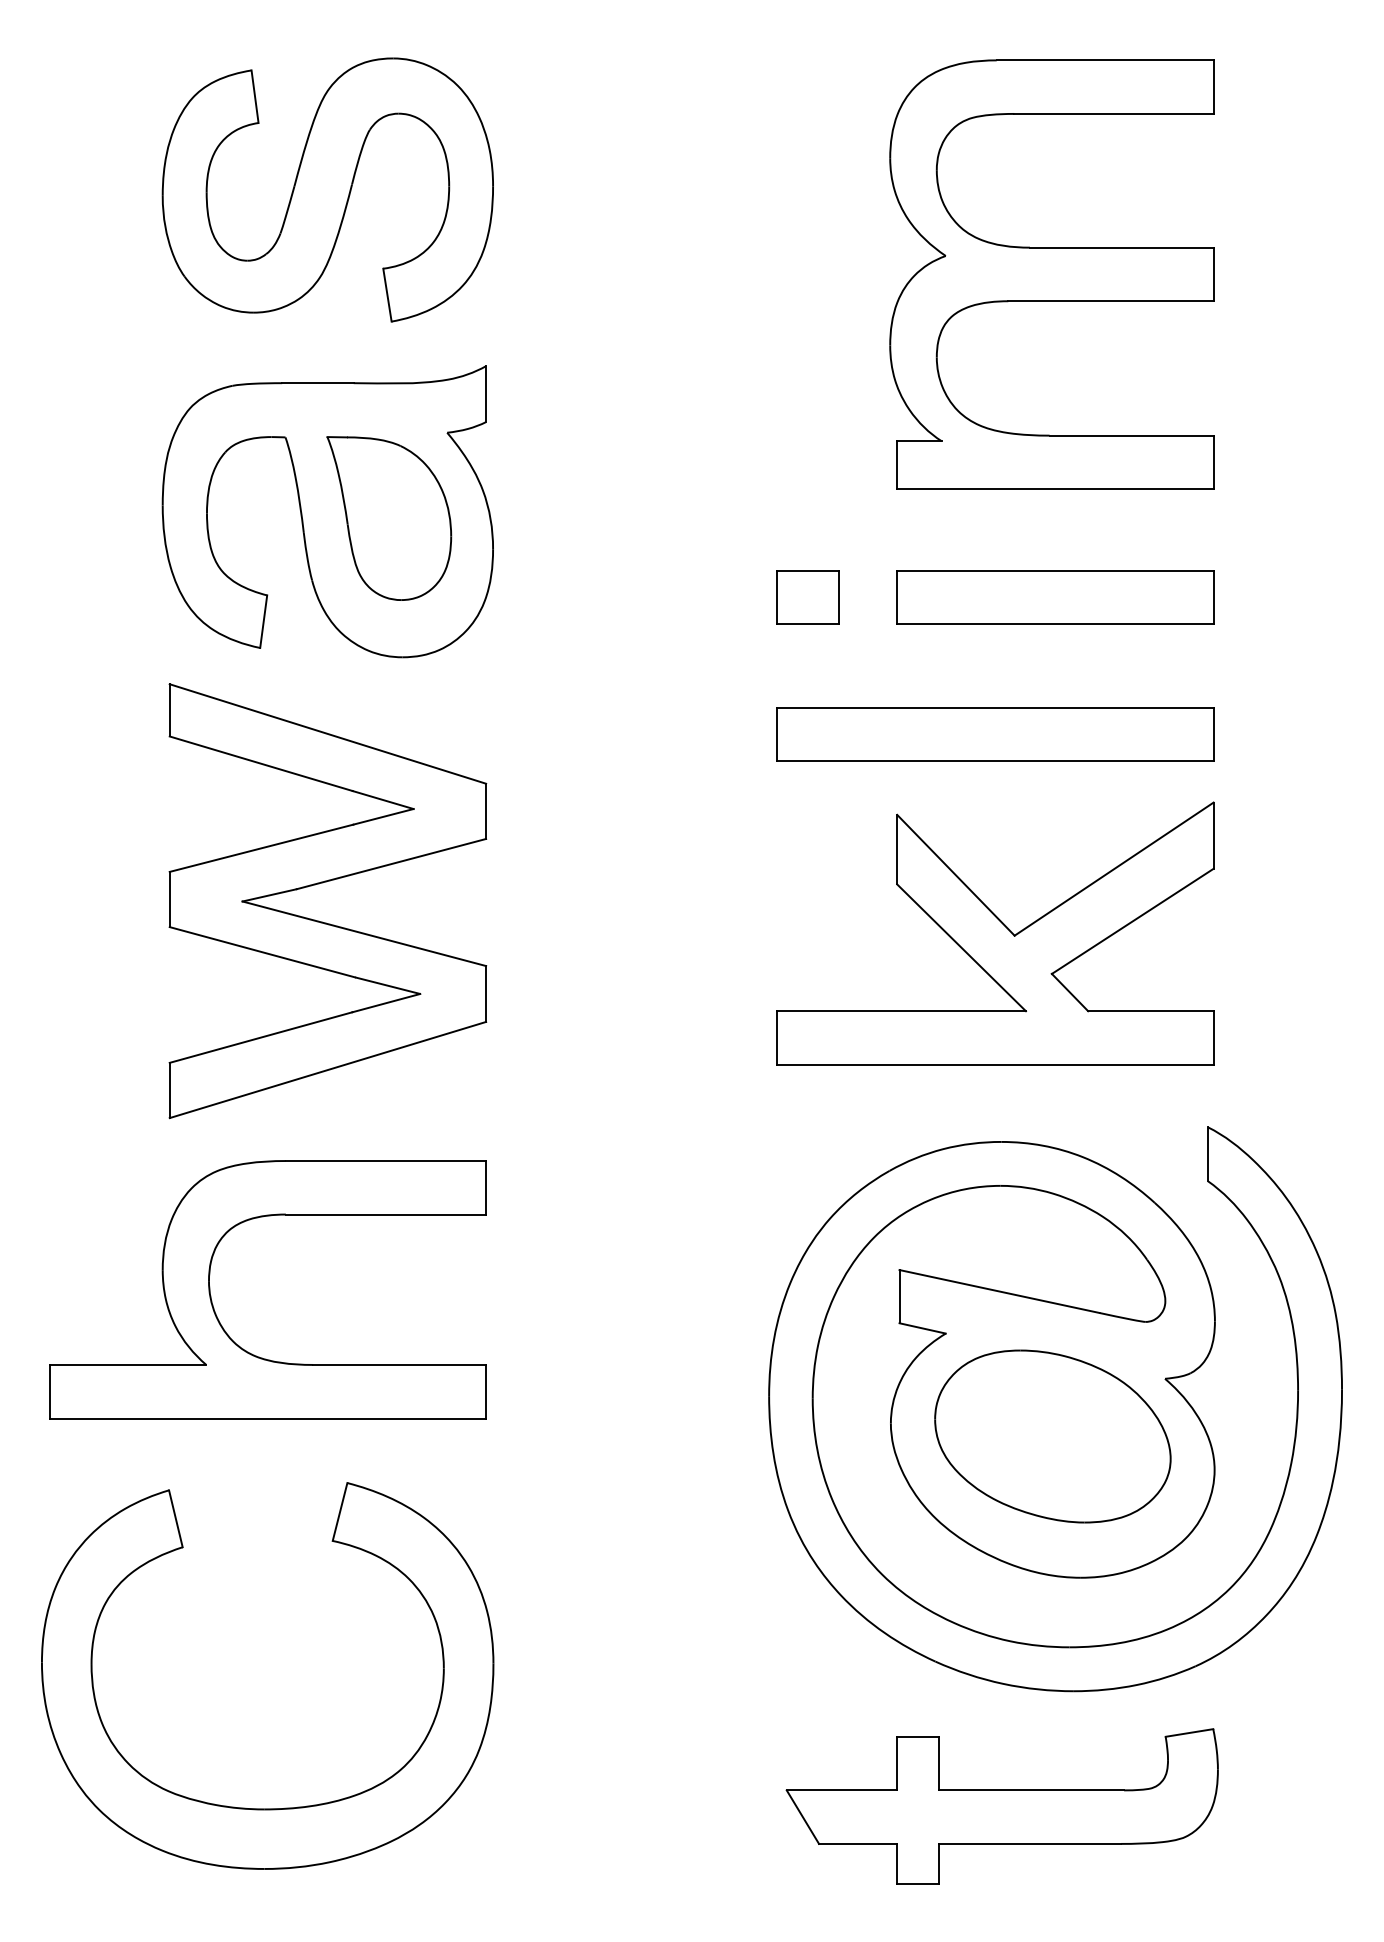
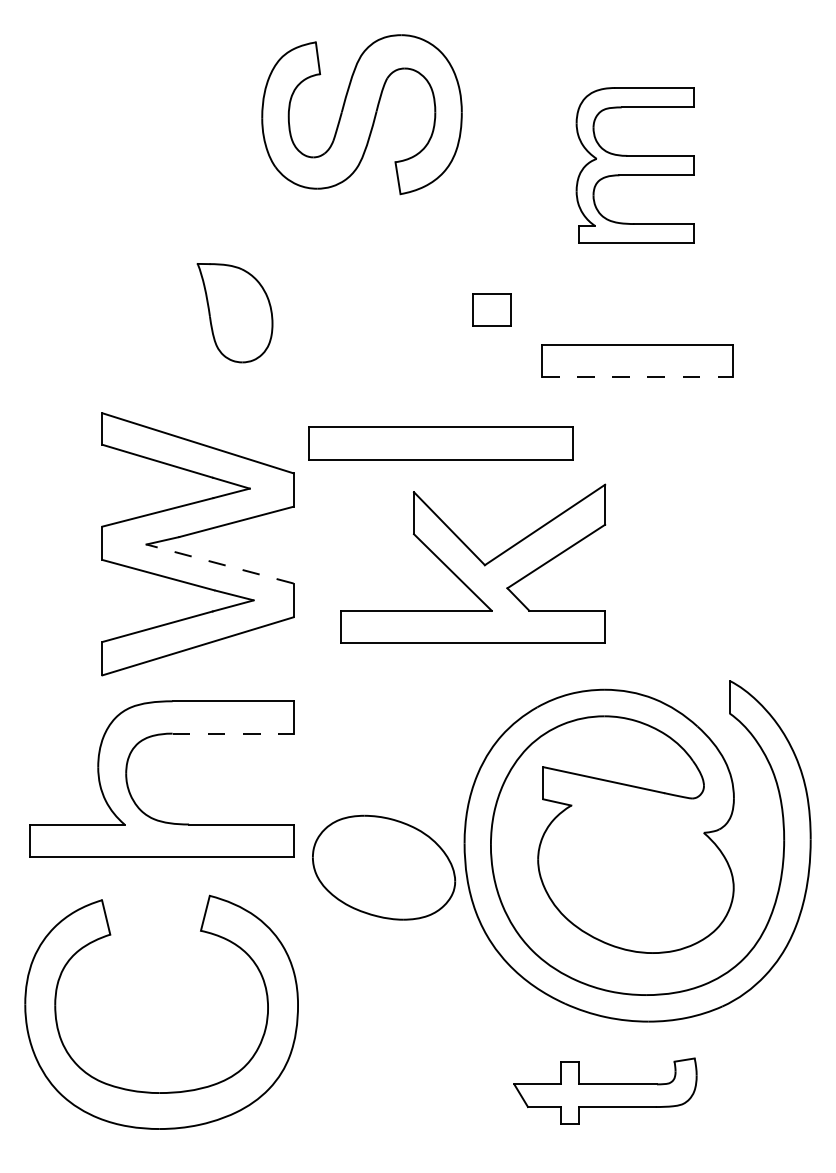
part: (327, 189) -> (361, 114), moved
part: (1050, 274) -> (634, 165), size x0.6
part: (327, 510) -> (197, 308), removed
part: (807, 596) -> (491, 309), moved
line: (1055, 625) -> (637, 377), solid -> dashed
part: (994, 734) -> (440, 443), moved
line: (363, 932) -> (219, 563), solid -> dashed
part: (995, 932) -> (473, 563), moved
line: (386, 1214) -> (233, 733), solid -> dashed
part: (1053, 1436) -> (384, 867), moved
part: (1002, 1805) -> (605, 1090), size x0.7

